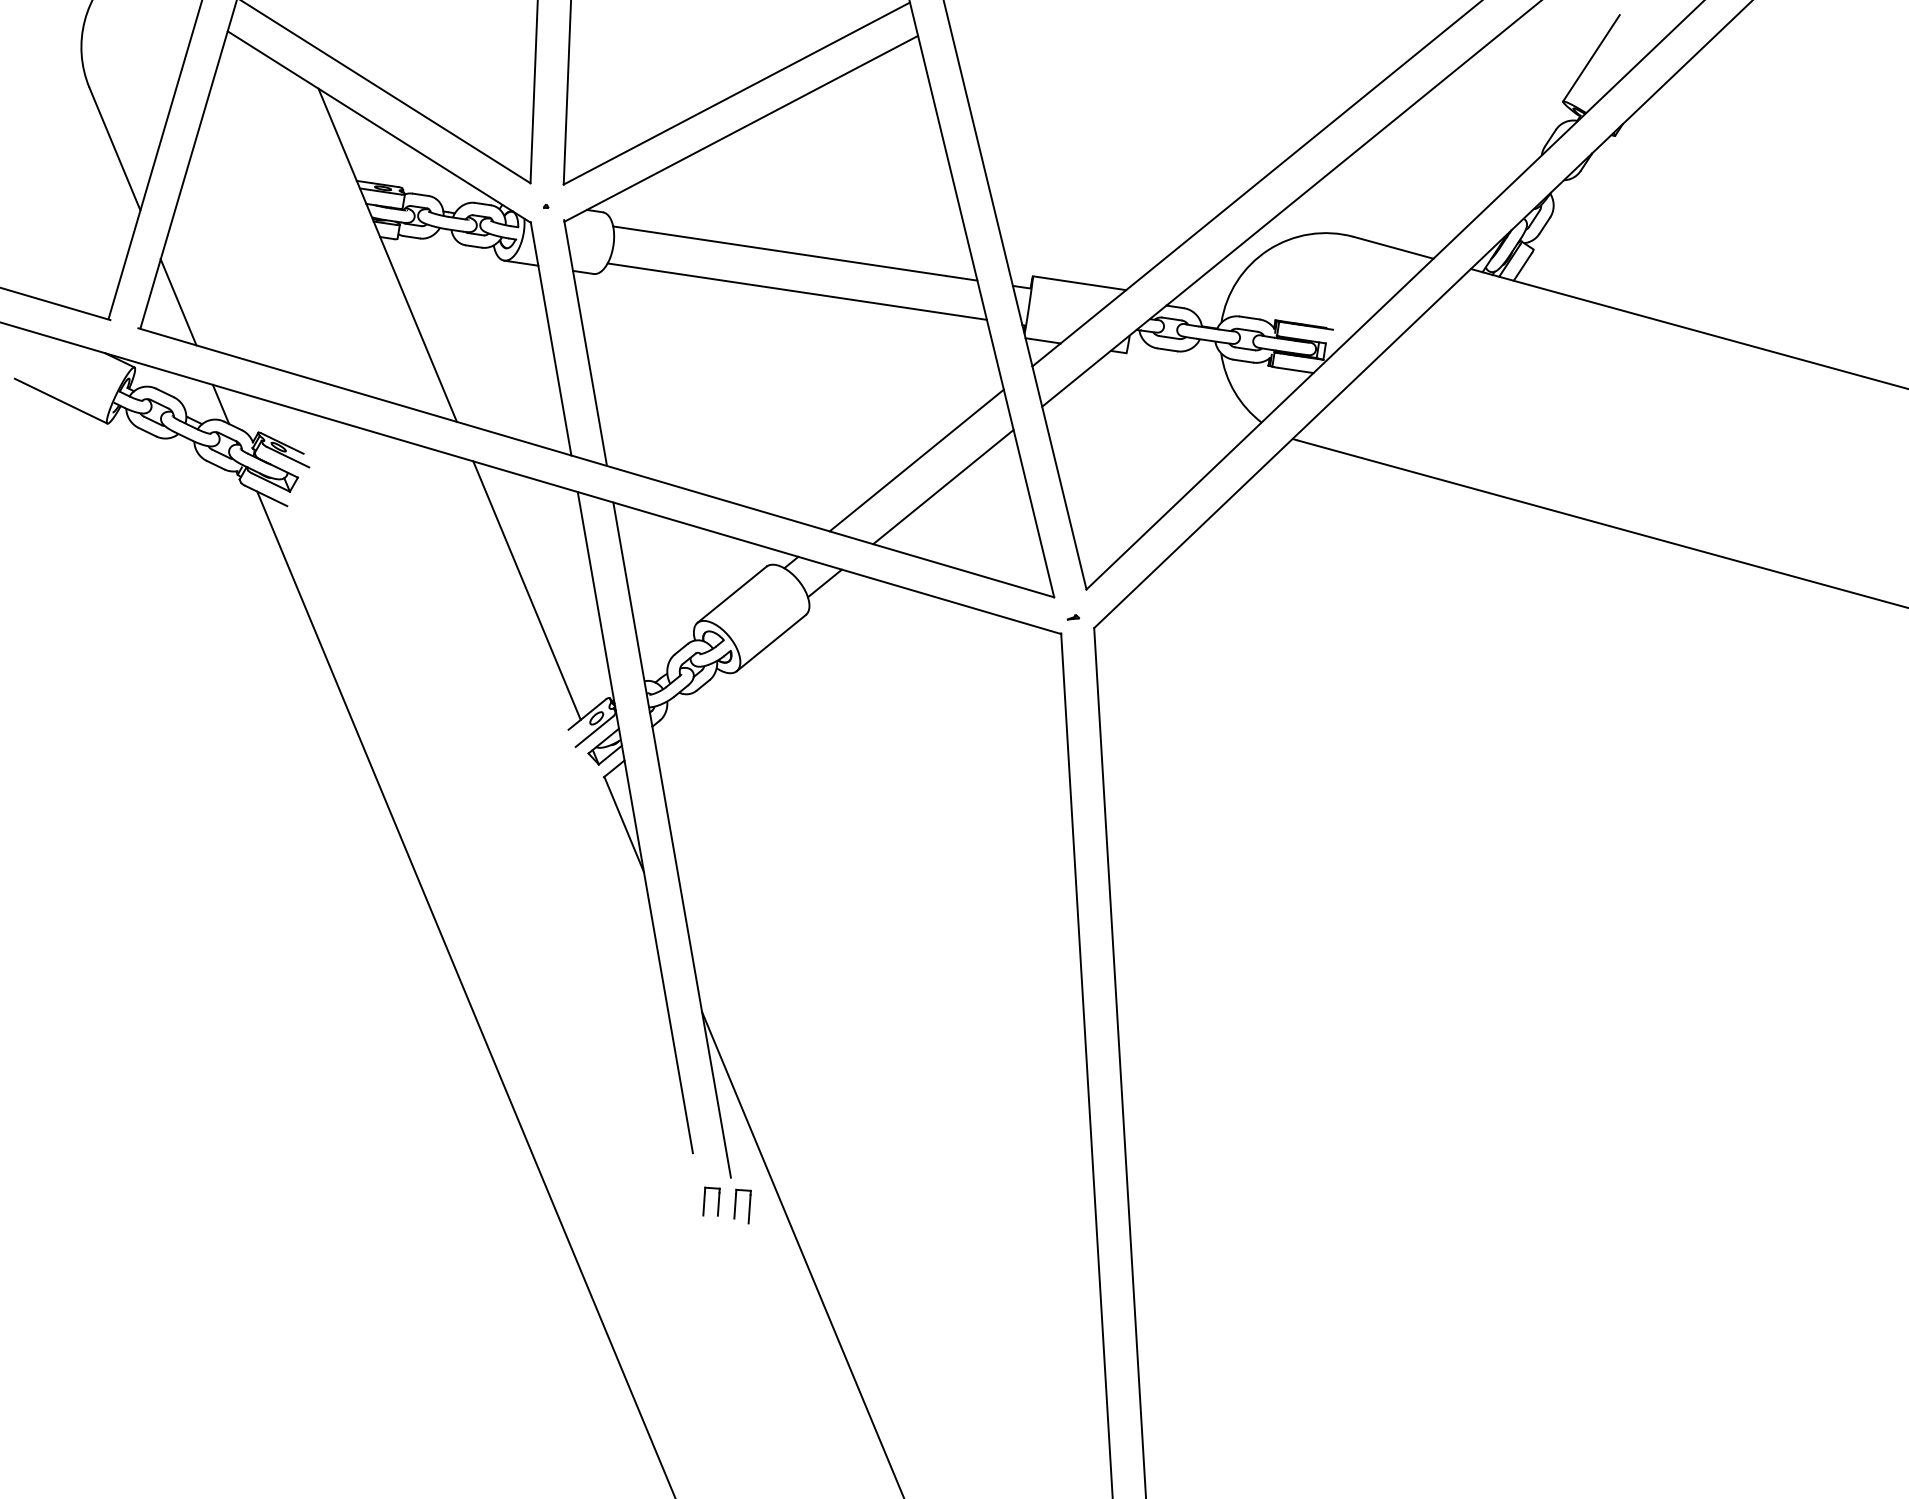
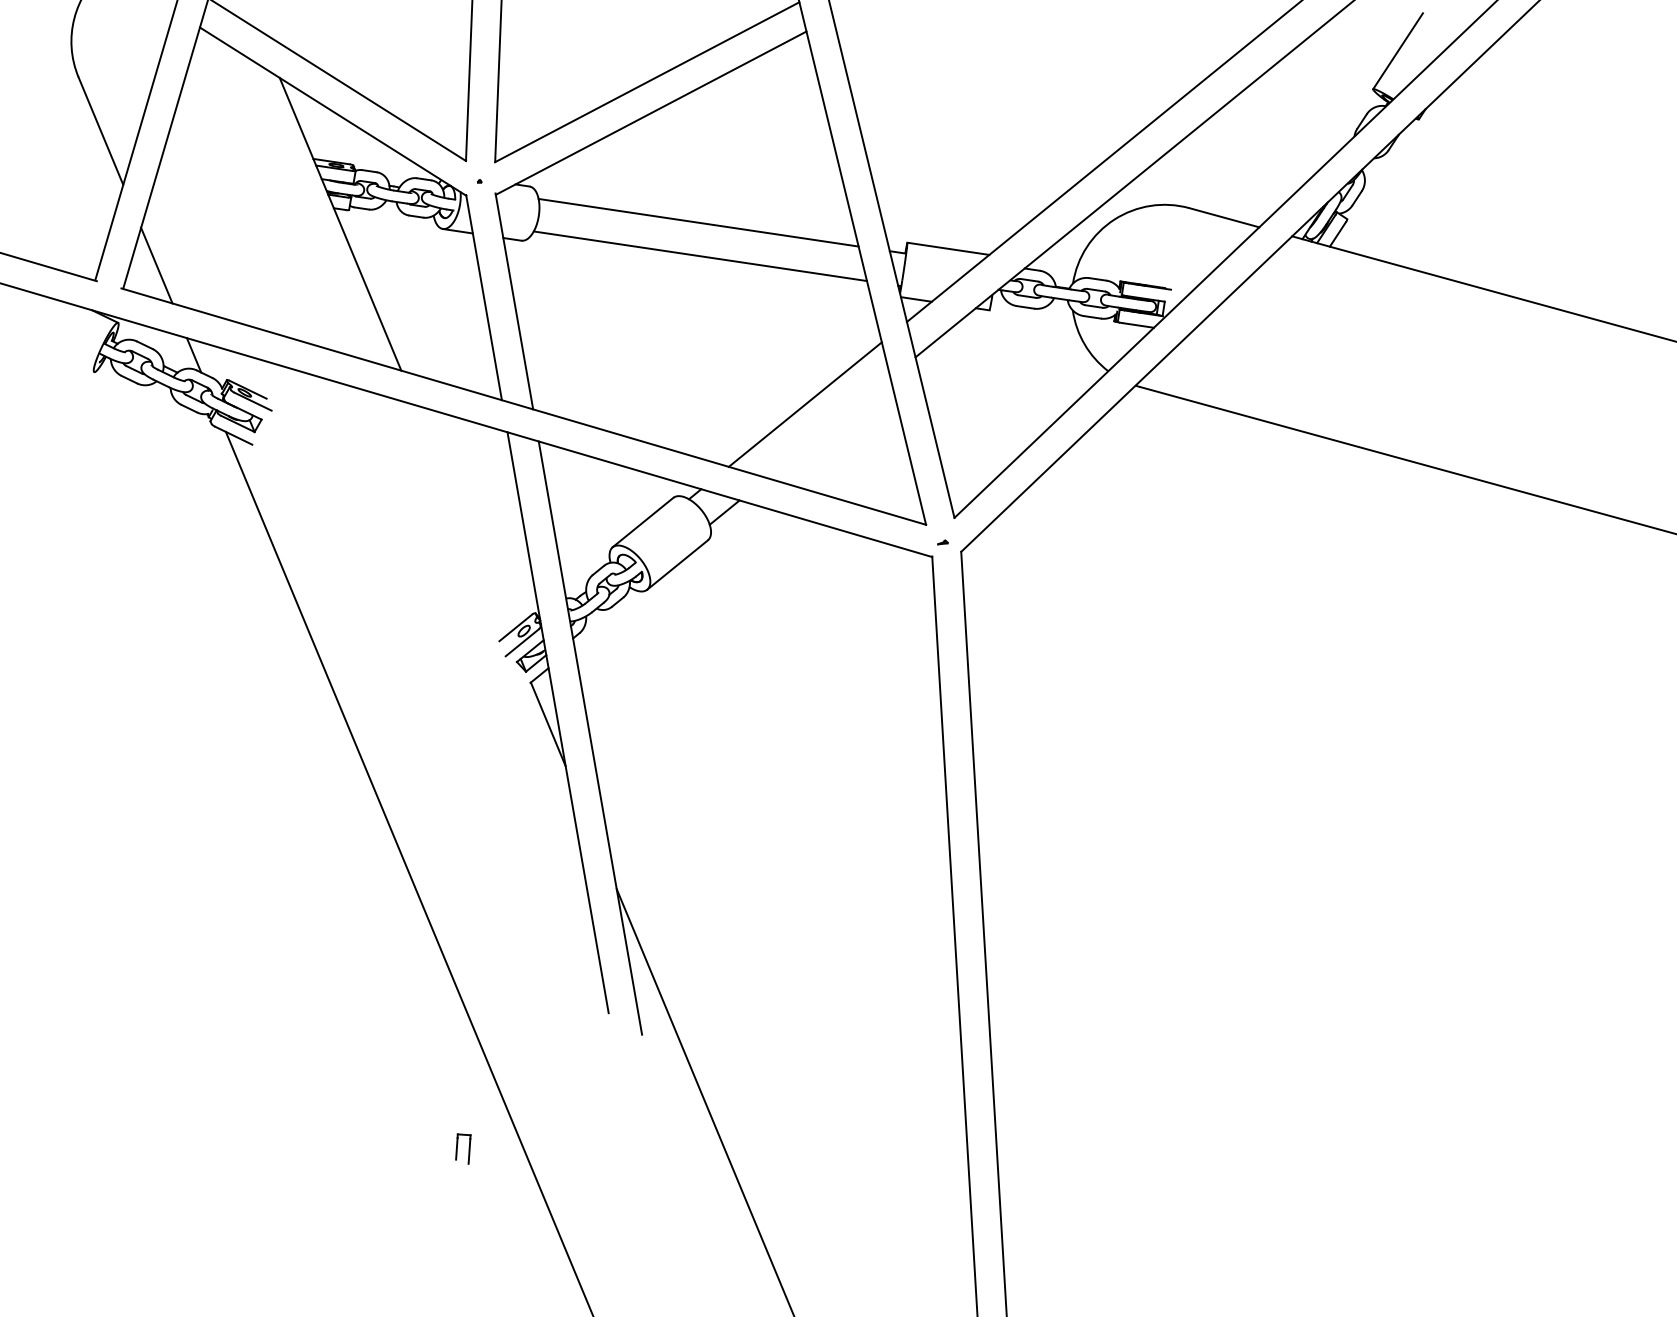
line: (61, 401) -> (53, 352), removed
line: (943, 486) -> (828, 427), removed
line: (526, 590) -> (462, 518), removed
part: (710, 1201) -> (624, 1055), removed
part: (742, 1205) -> (463, 1148), moved

